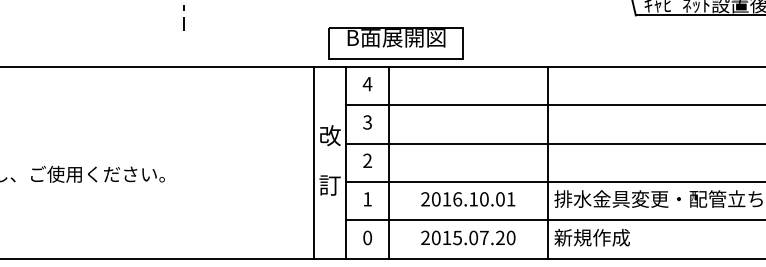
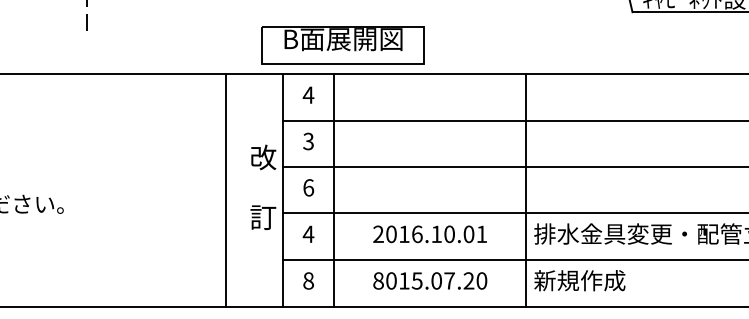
text: (367, 160) -> (308, 187), 2 -> 6
line: (313, 162) -> (225, 189), moved
text: (367, 199) -> (308, 234), 1 -> 4
text: (367, 237) -> (308, 280), 0 -> 8
text: (425, 237) -> (378, 280), 2015.07.20 -> 8015.07.20

